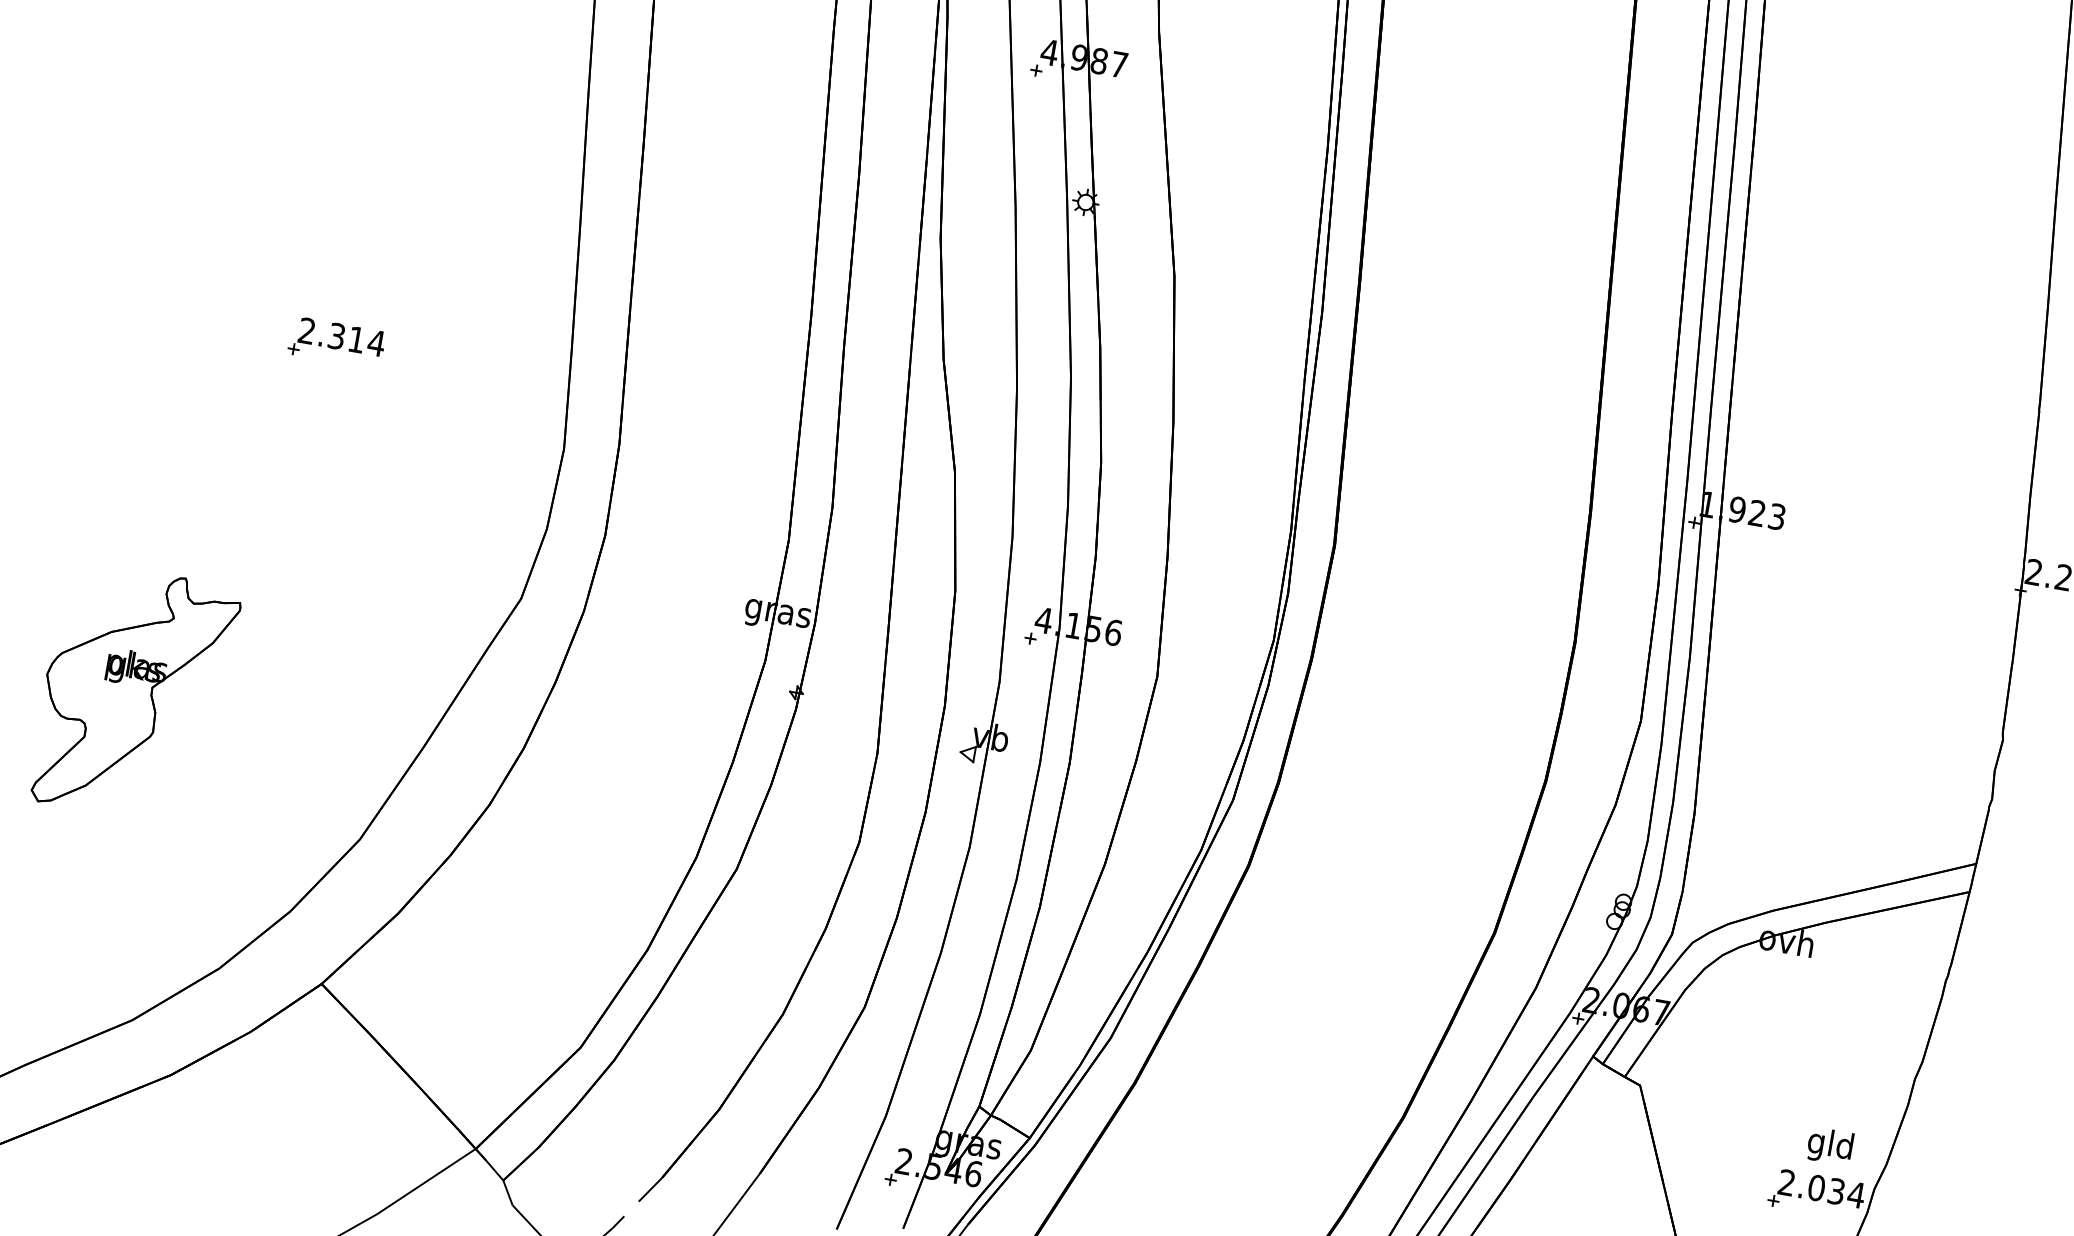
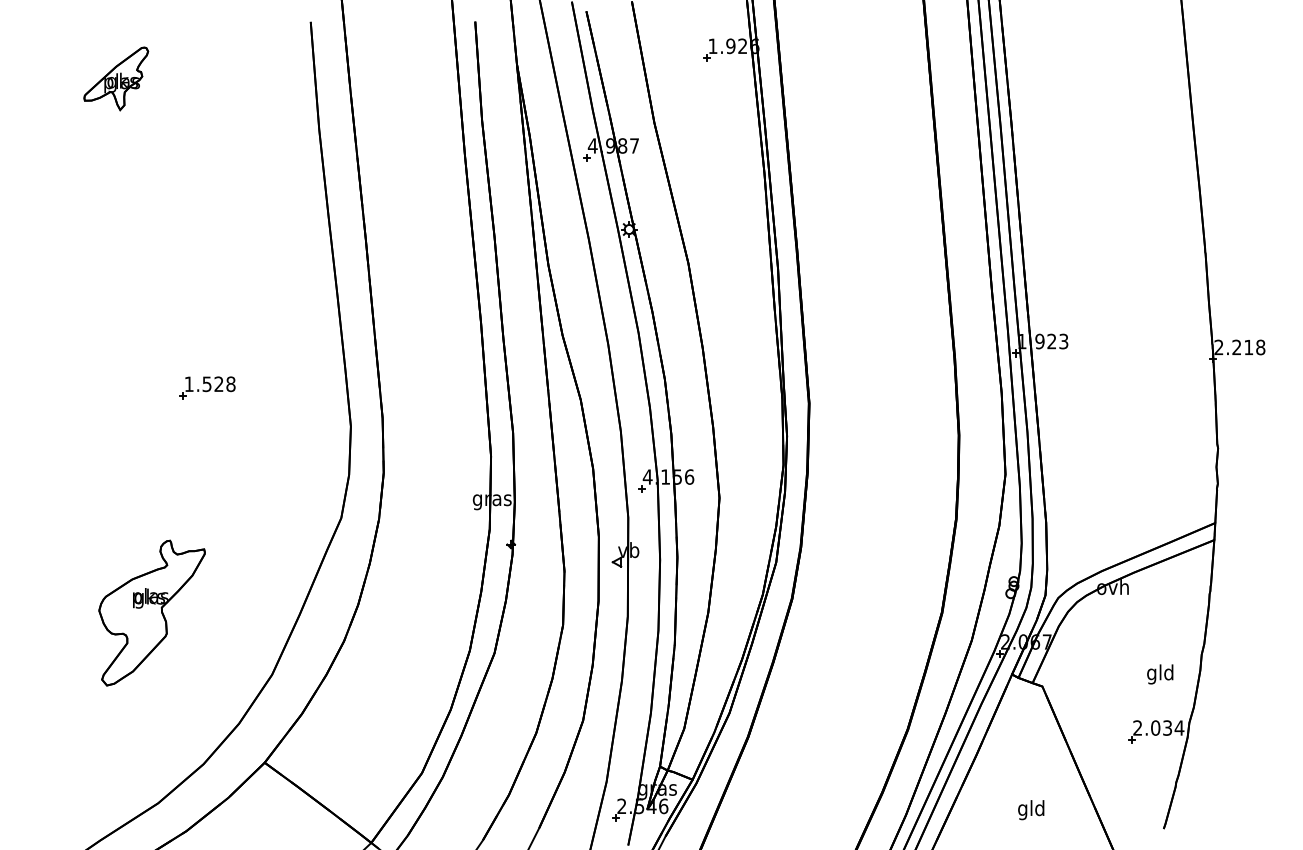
text: (340, 337) -> (209, 384), 2.314 -> 1.528
part: (133, 692) -> (151, 612), moved
text: (1830, 1146) -> (1160, 674), moved

